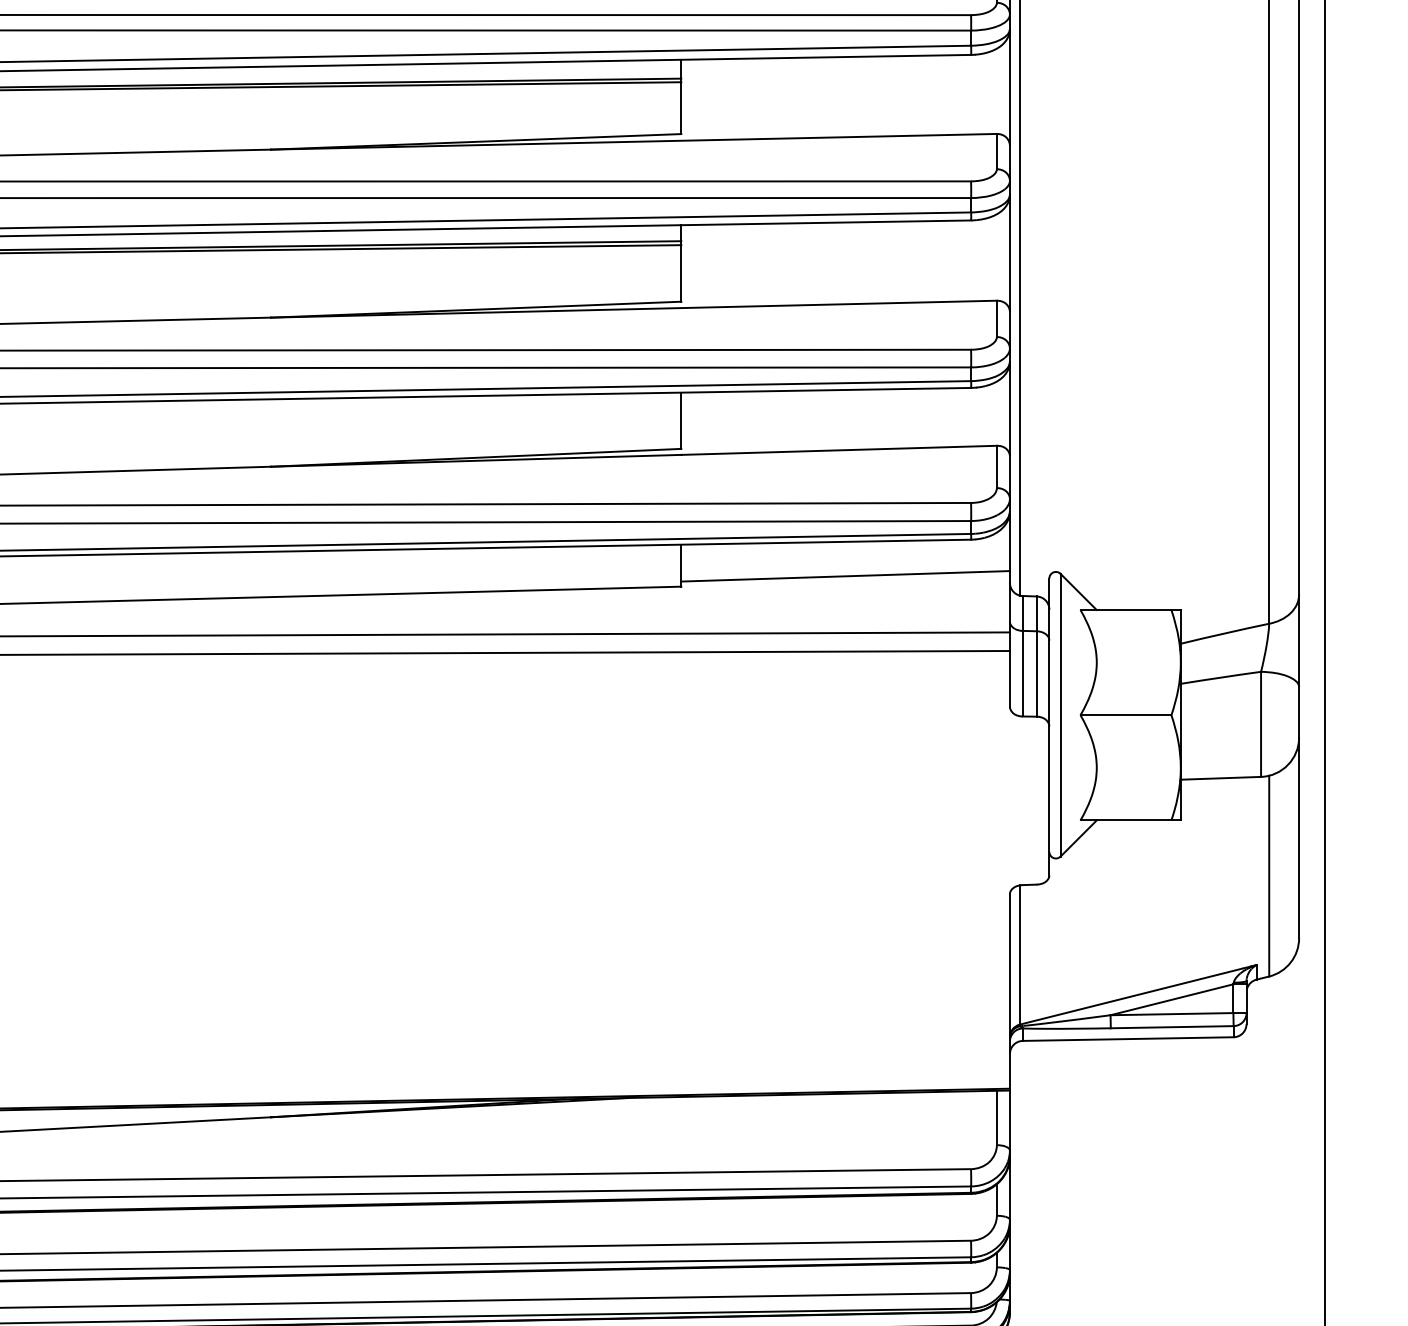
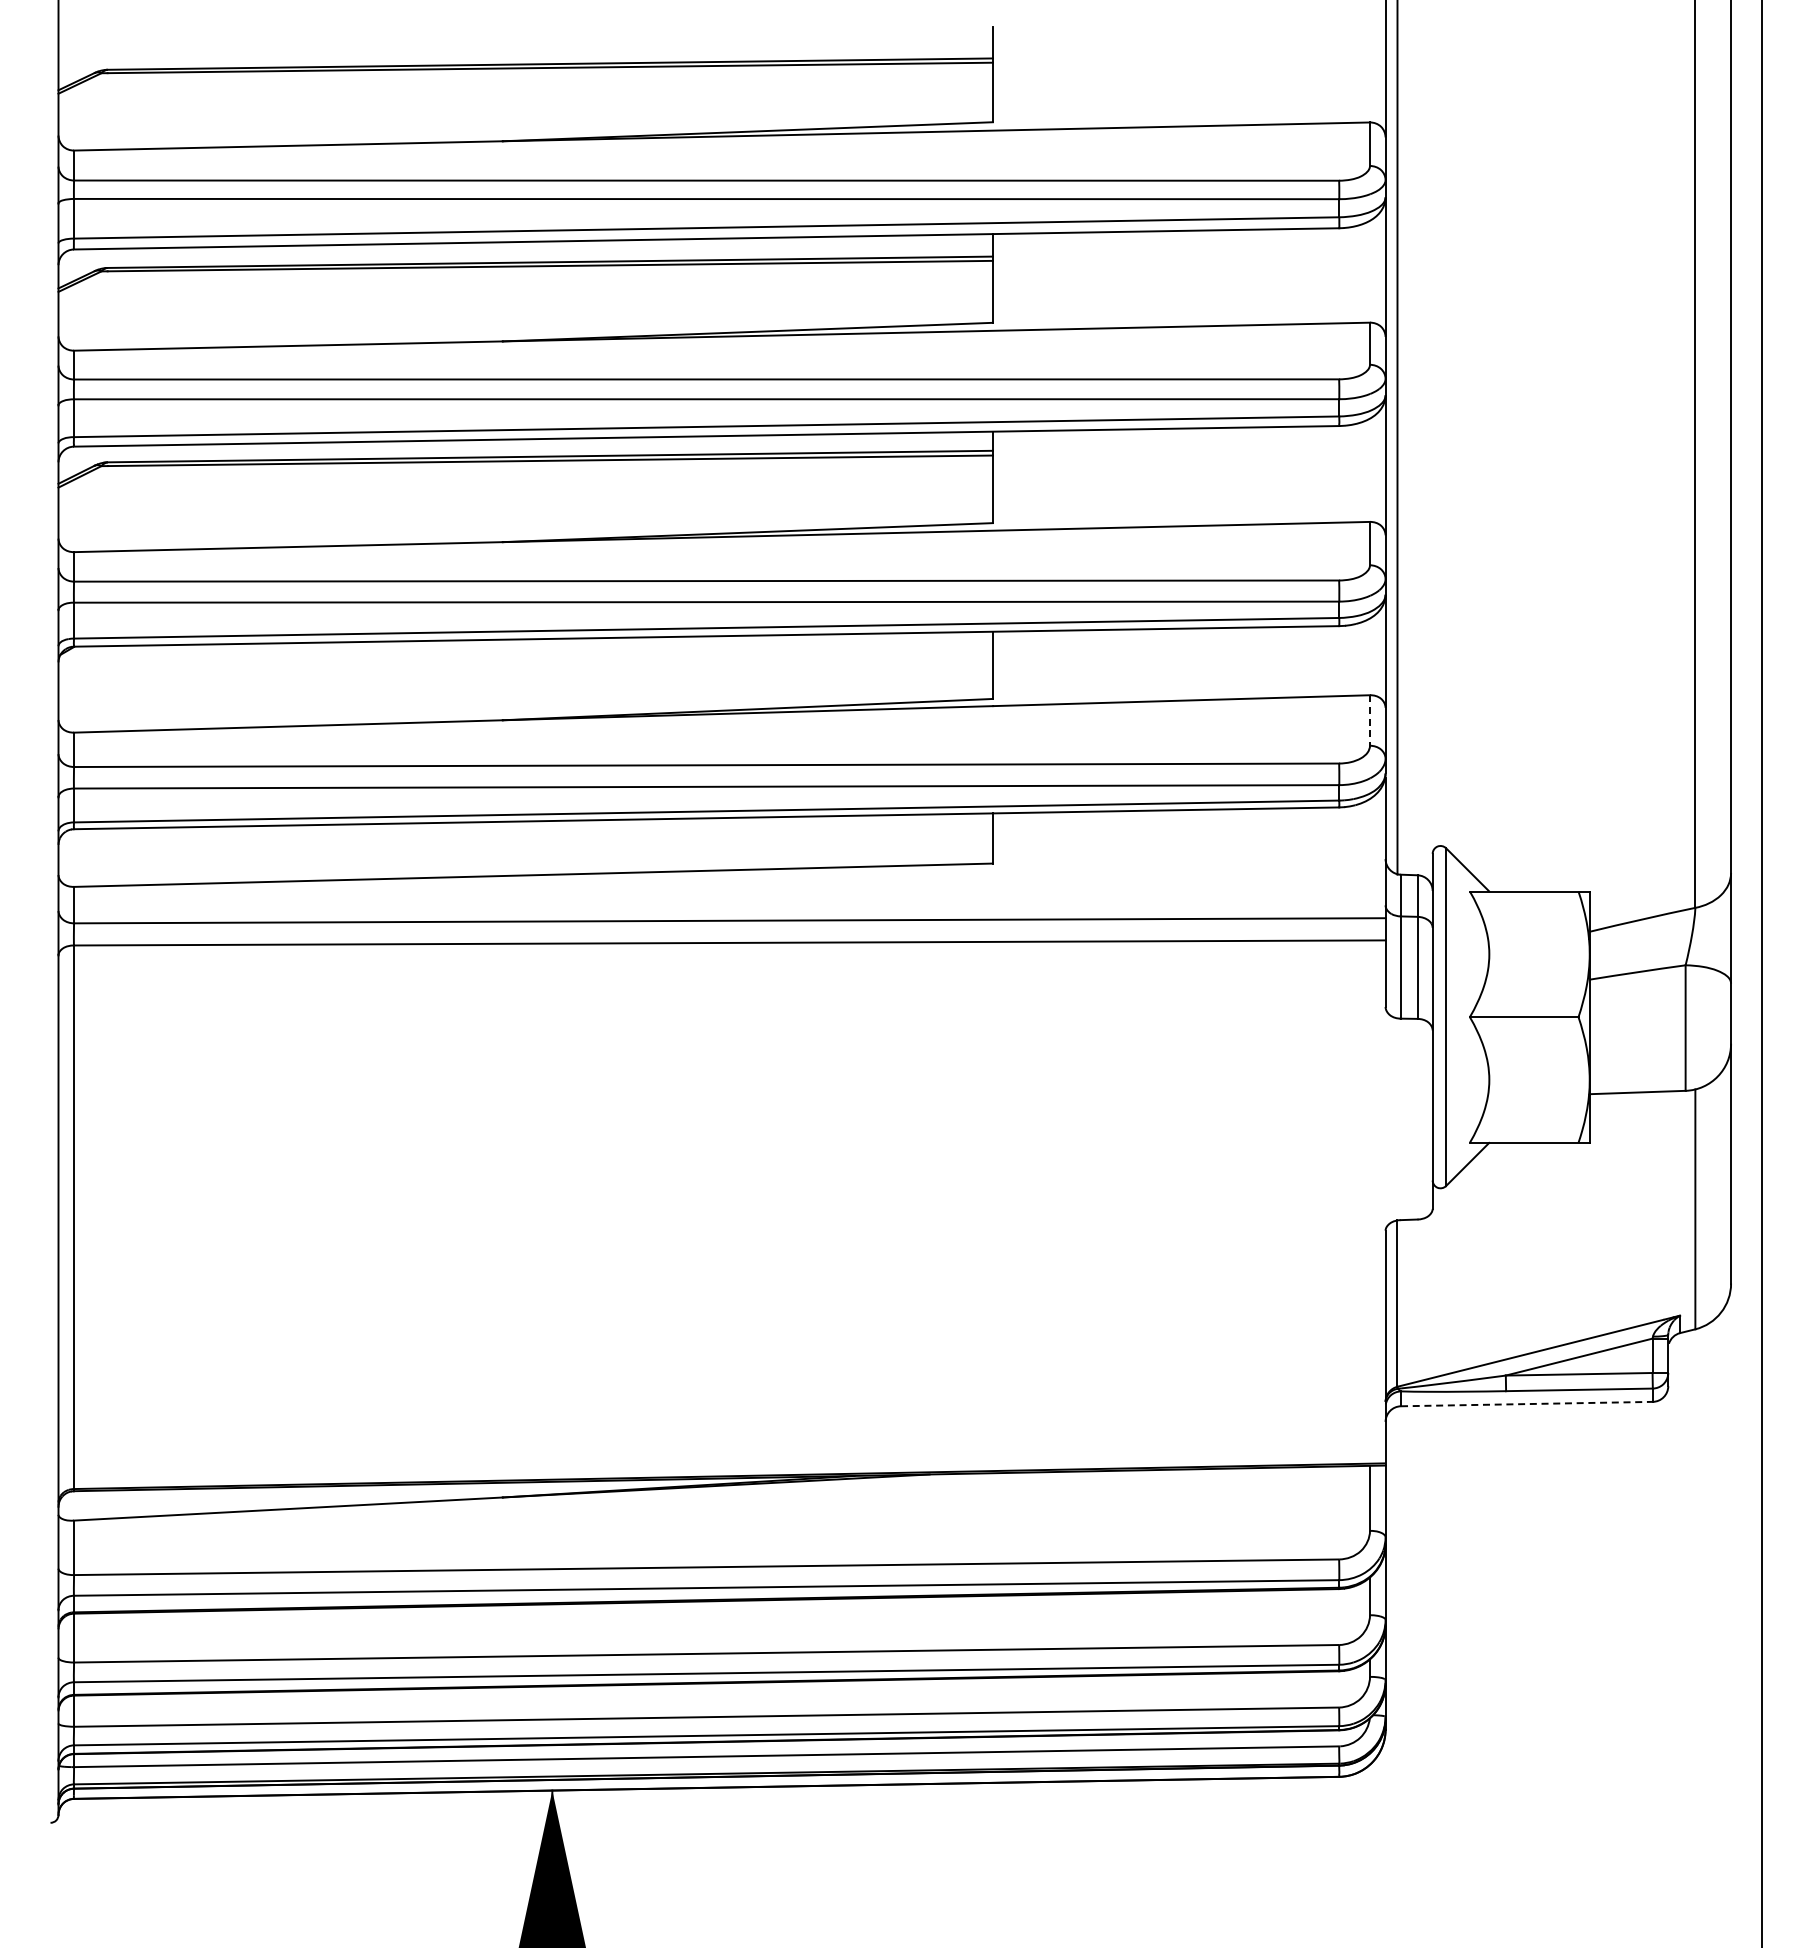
line: (997, 467) -> (1370, 721), solid -> dashed
line: (844, 575) -> (1188, 850), removed
line: (1127, 1039) -> (1526, 1404), solid -> dashed

